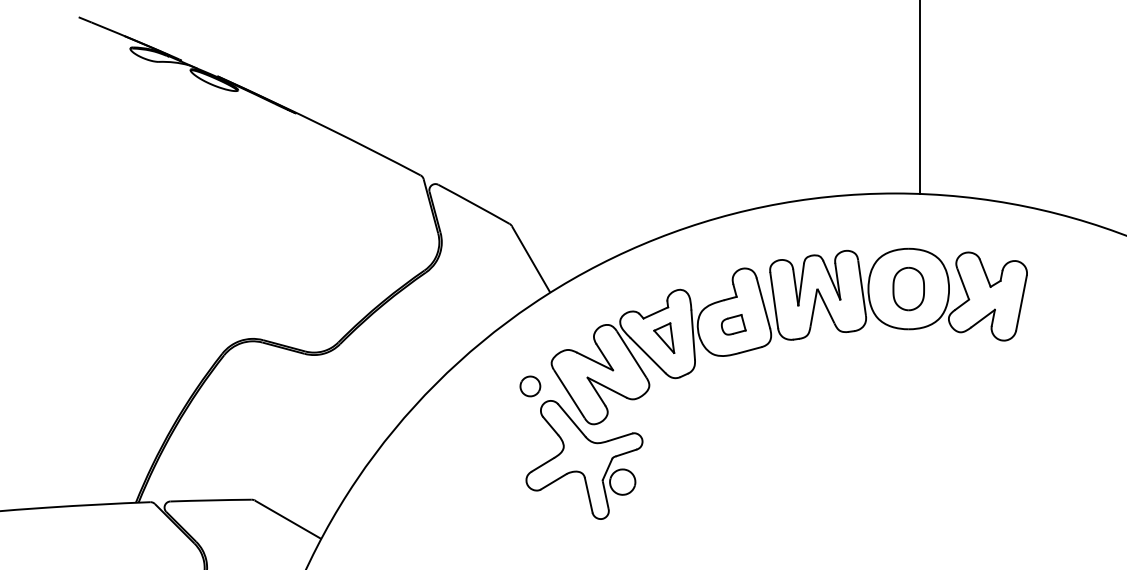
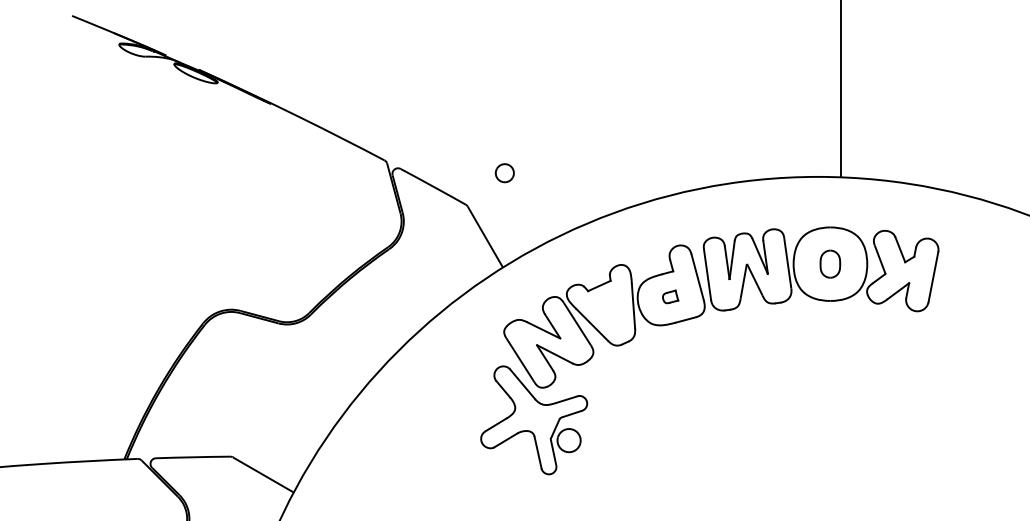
part: (908, 288) -> (830, 263), size x0.7
part: (733, 324) -> (670, 296), size x0.7
part: (664, 337) -> (607, 308), removed
part: (530, 386) -> (504, 173), moved

